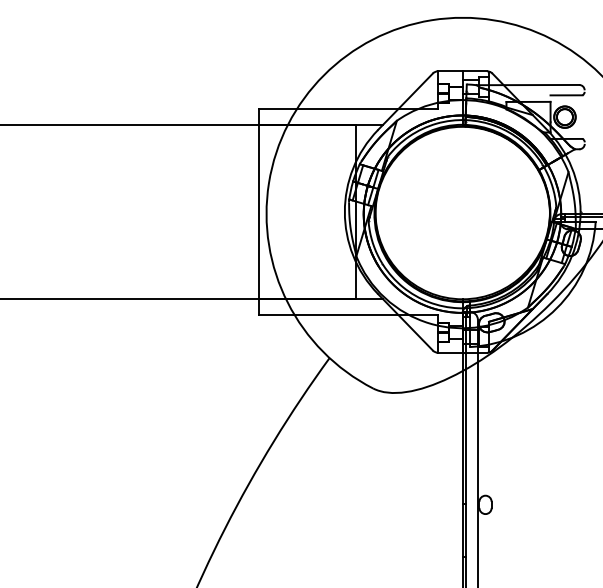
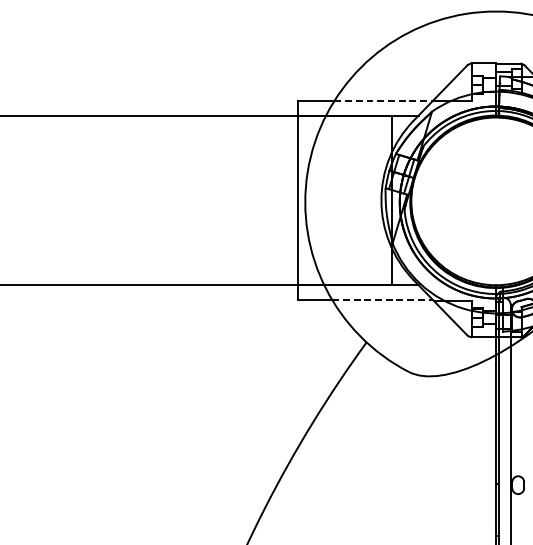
line: (347, 109) -> (384, 100), solid -> dashed
line: (346, 314) -> (383, 300), solid -> dashed

